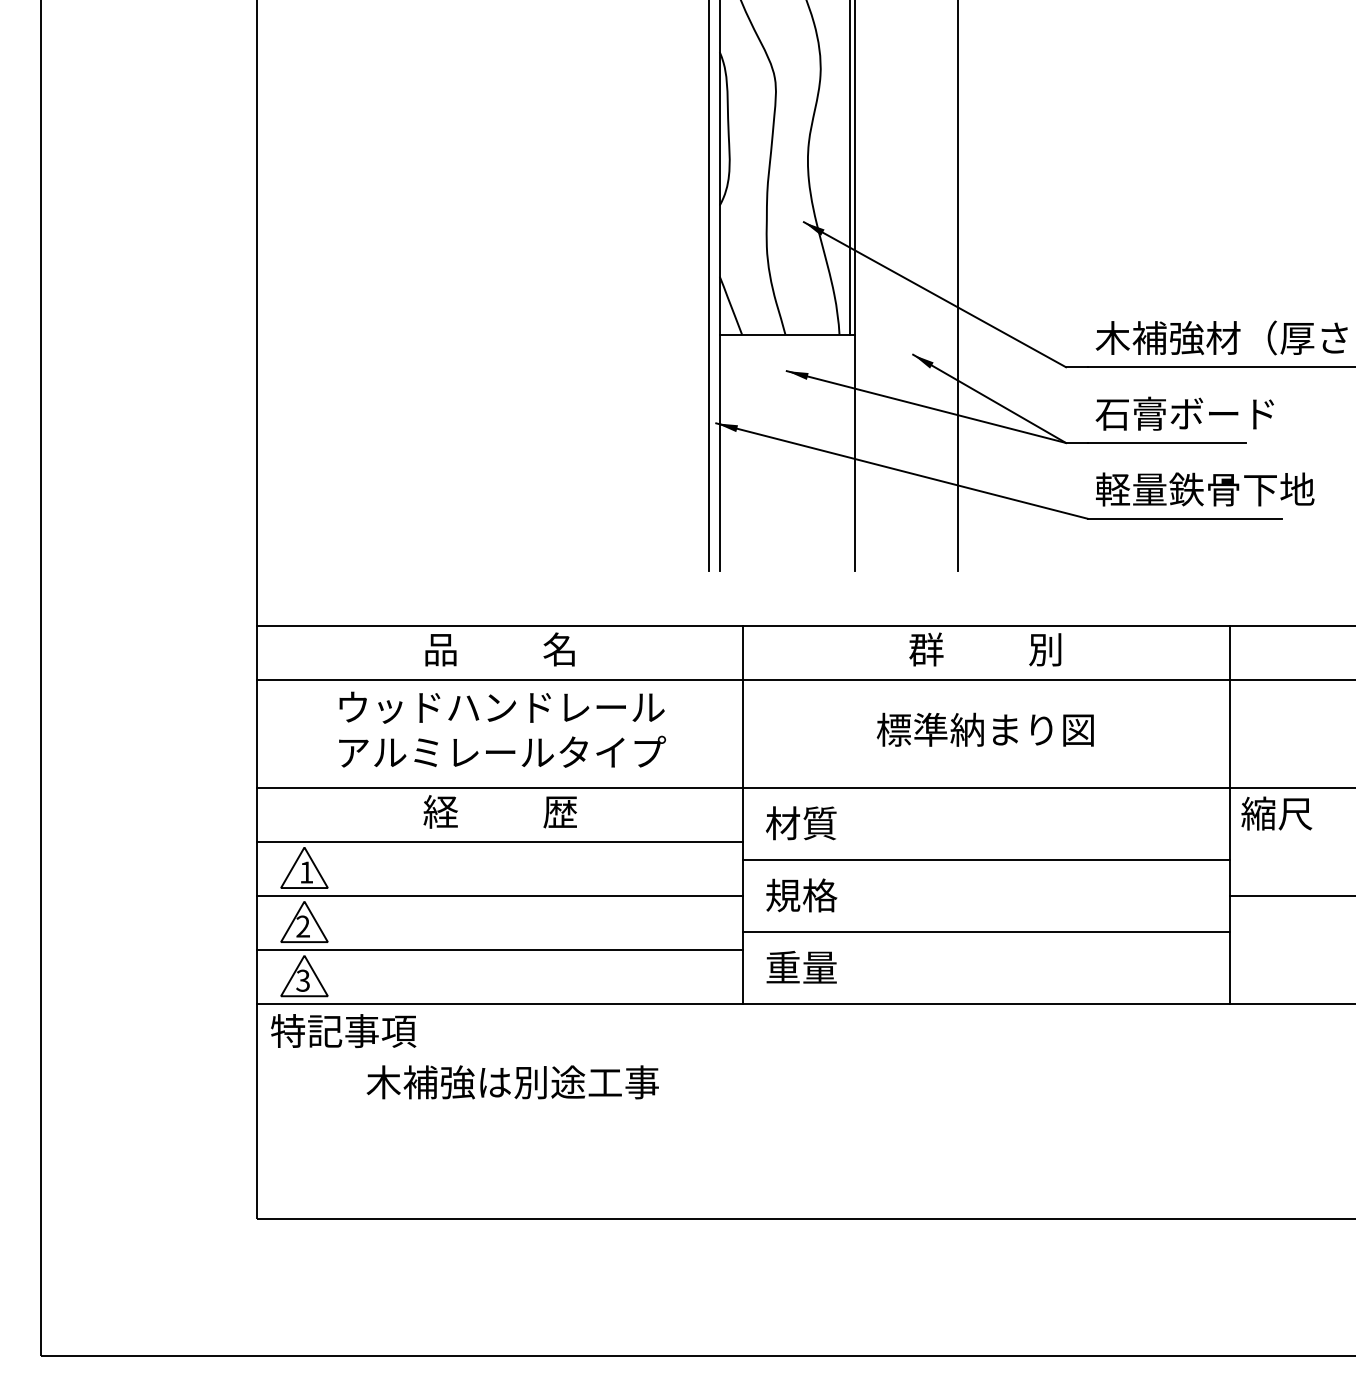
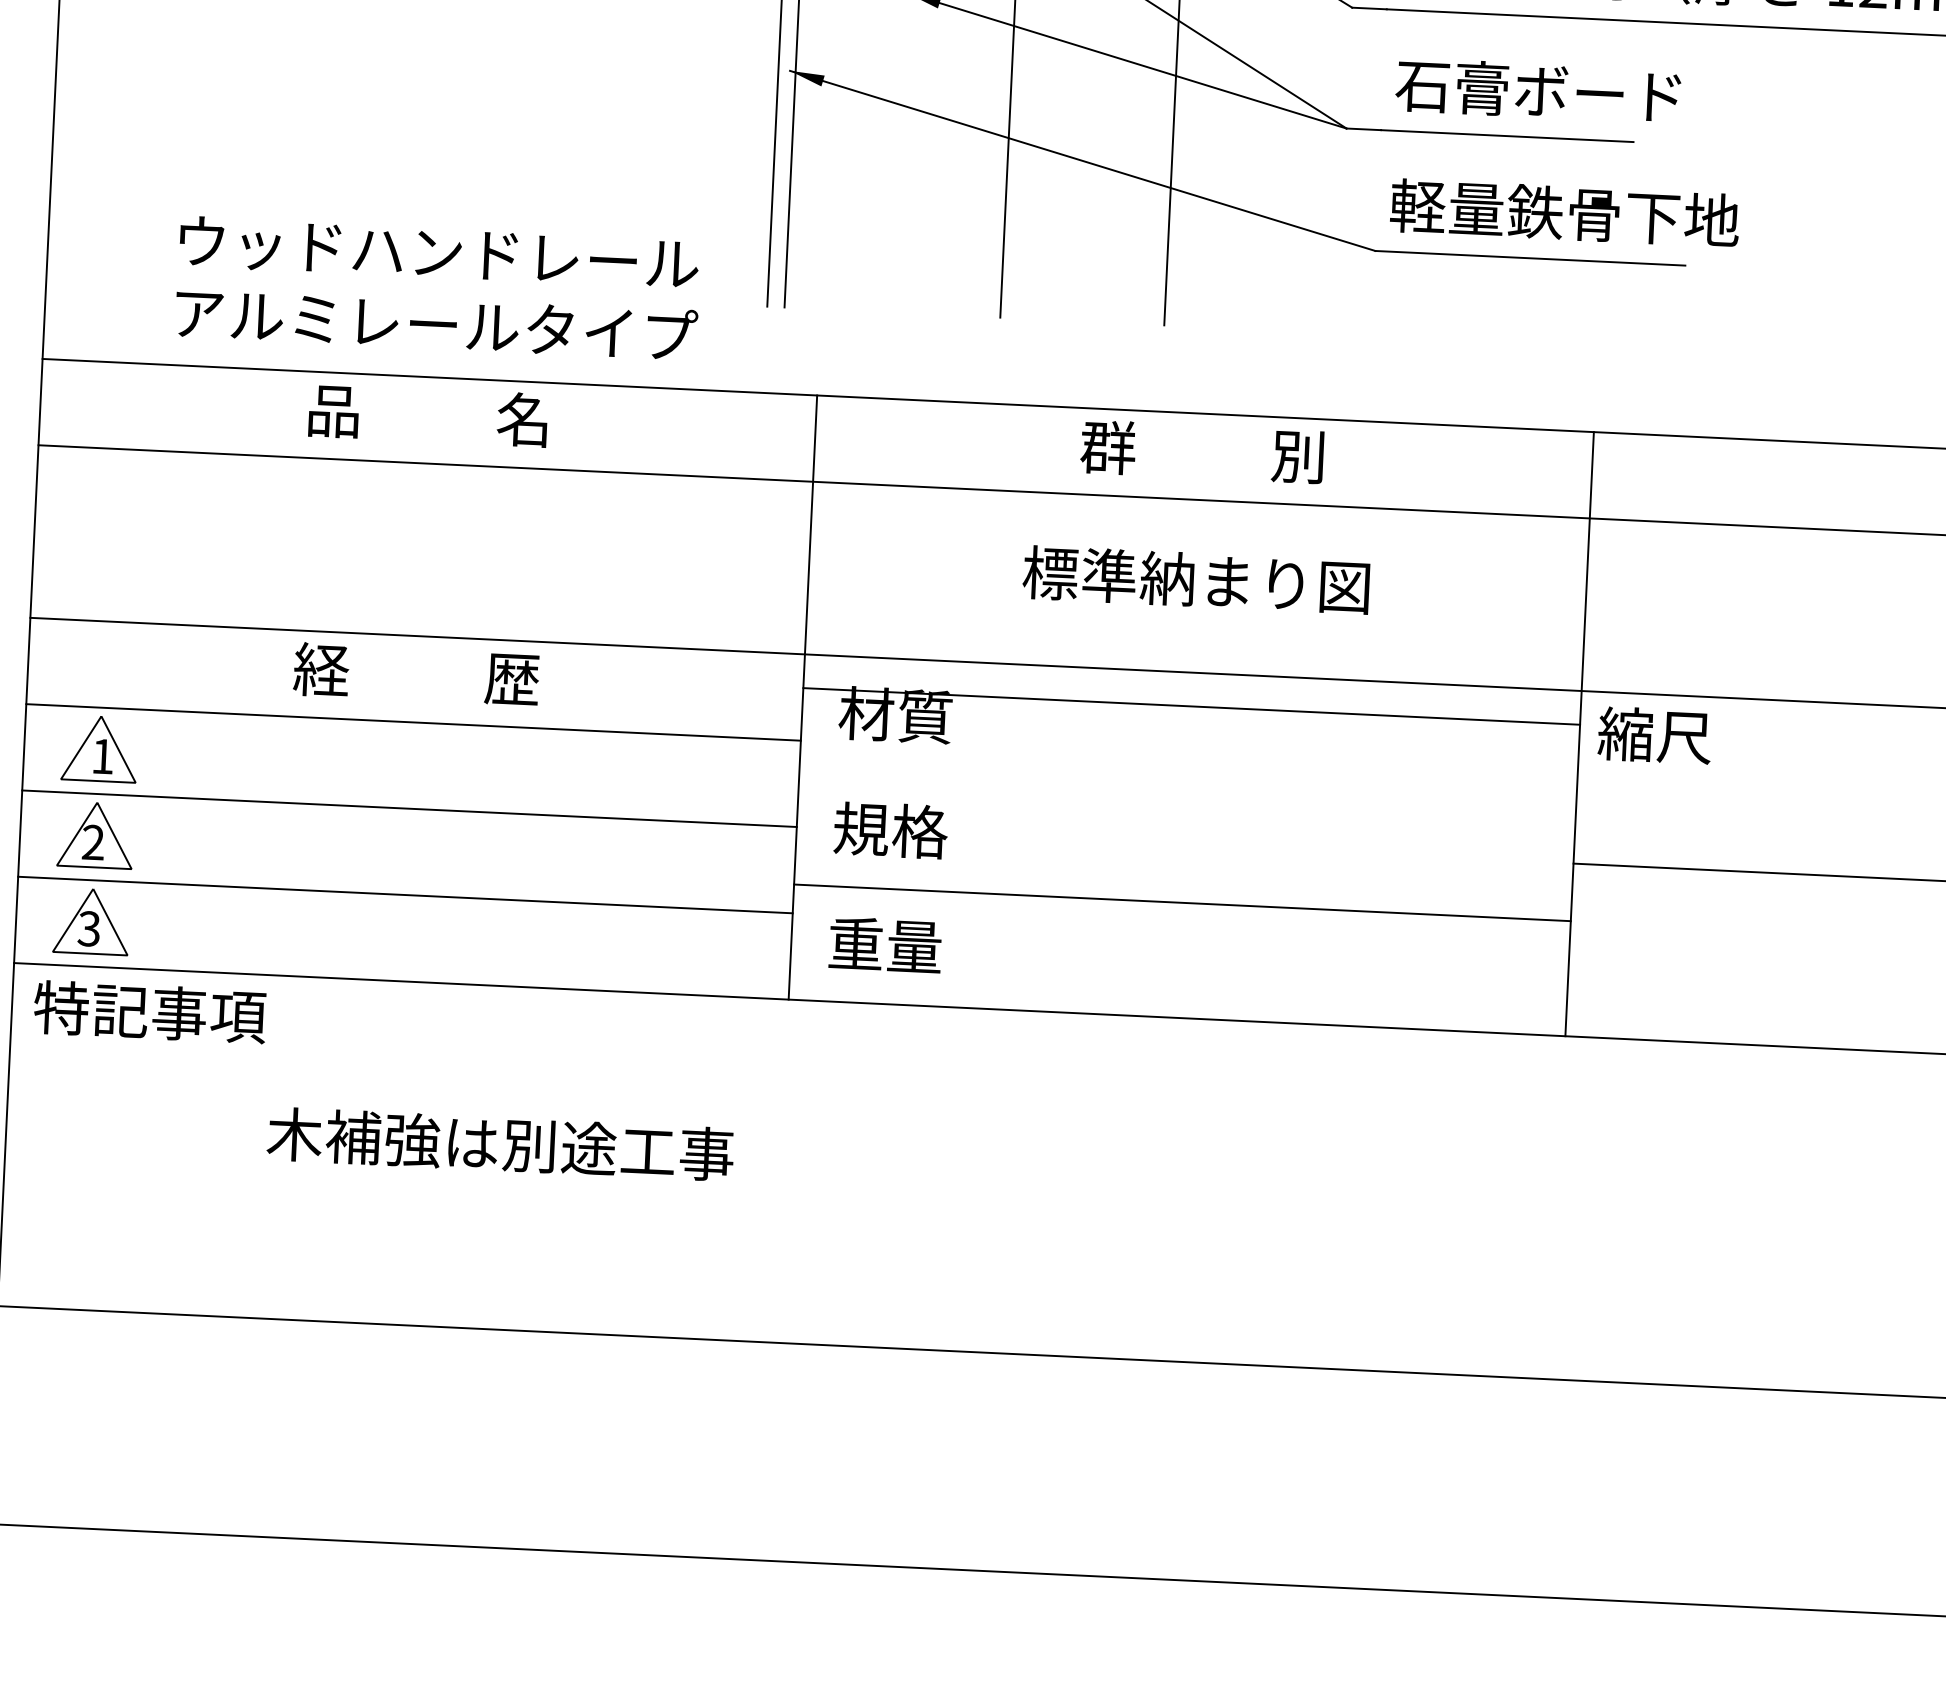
text: (502, 729) -> (438, 287), moved
line: (985, 860) -> (1190, 707), moved
text: (512, 1082) -> (500, 1144), moved

